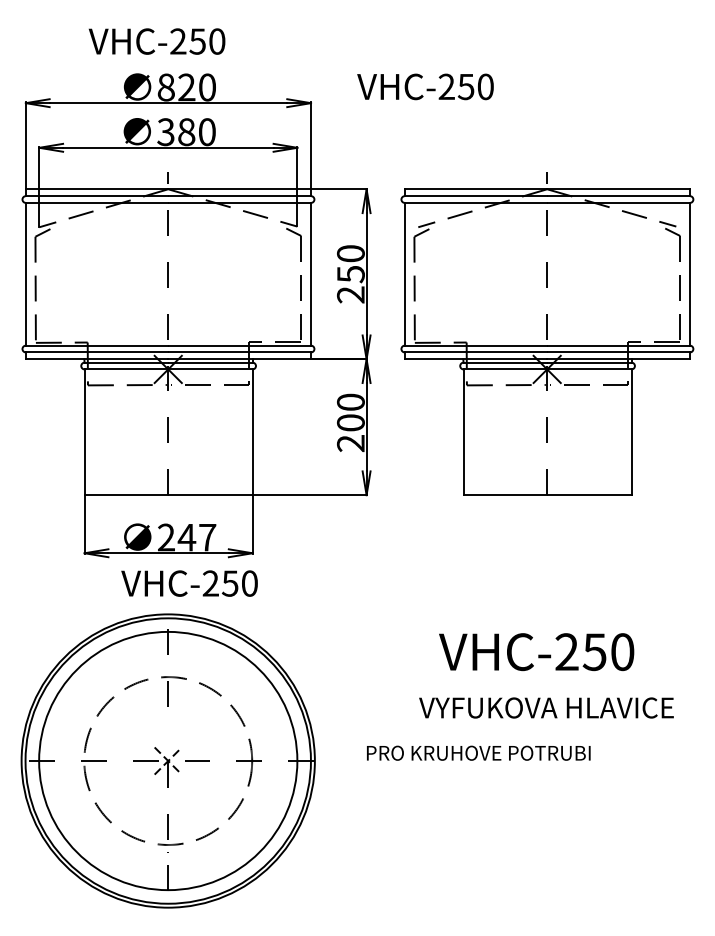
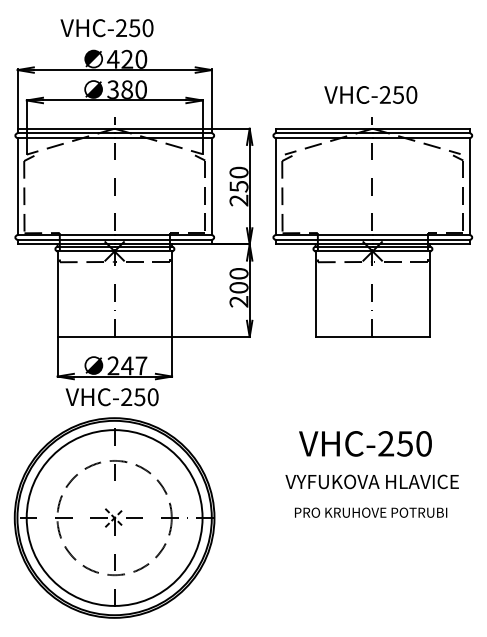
text: (425, 86) -> (370, 94), moved
text: (165, 87) -> (112, 59), 820 -> 420
text: (188, 584) -> (111, 397), moved
text: (479, 752) -> (371, 512), moved

